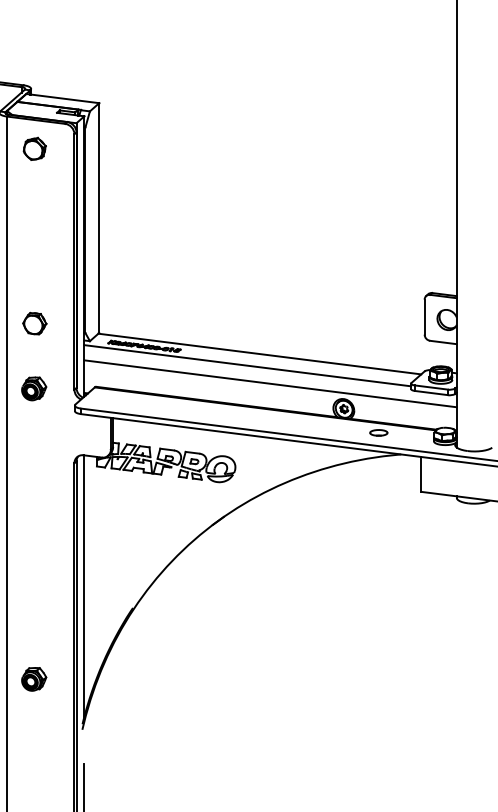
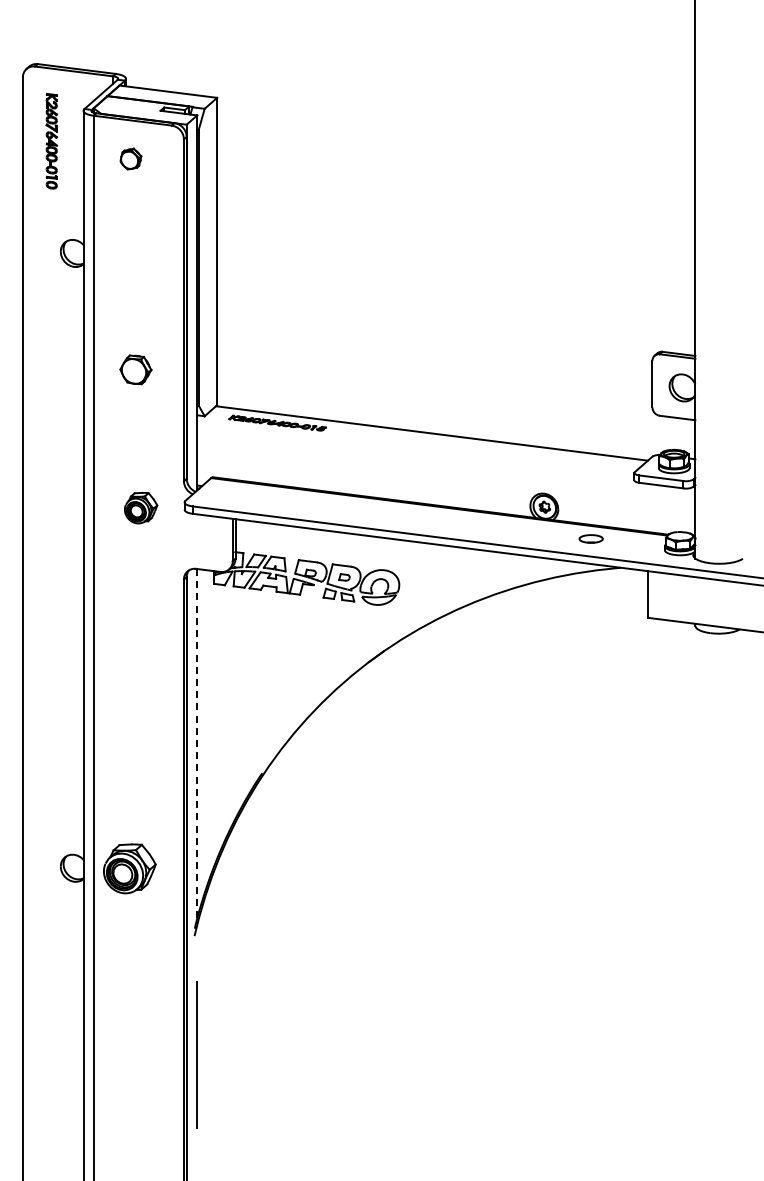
part: (34, 148) -> (130, 158), size x0.7
part: (34, 323) -> (135, 369), moved
line: (247, 365) -> (415, 448), removed
line: (270, 383) -> (446, 472), removed
part: (34, 388) -> (141, 507), moved
line: (84, 586) -> (197, 744), solid -> dashed
part: (34, 679) -> (130, 868), size x1.6

